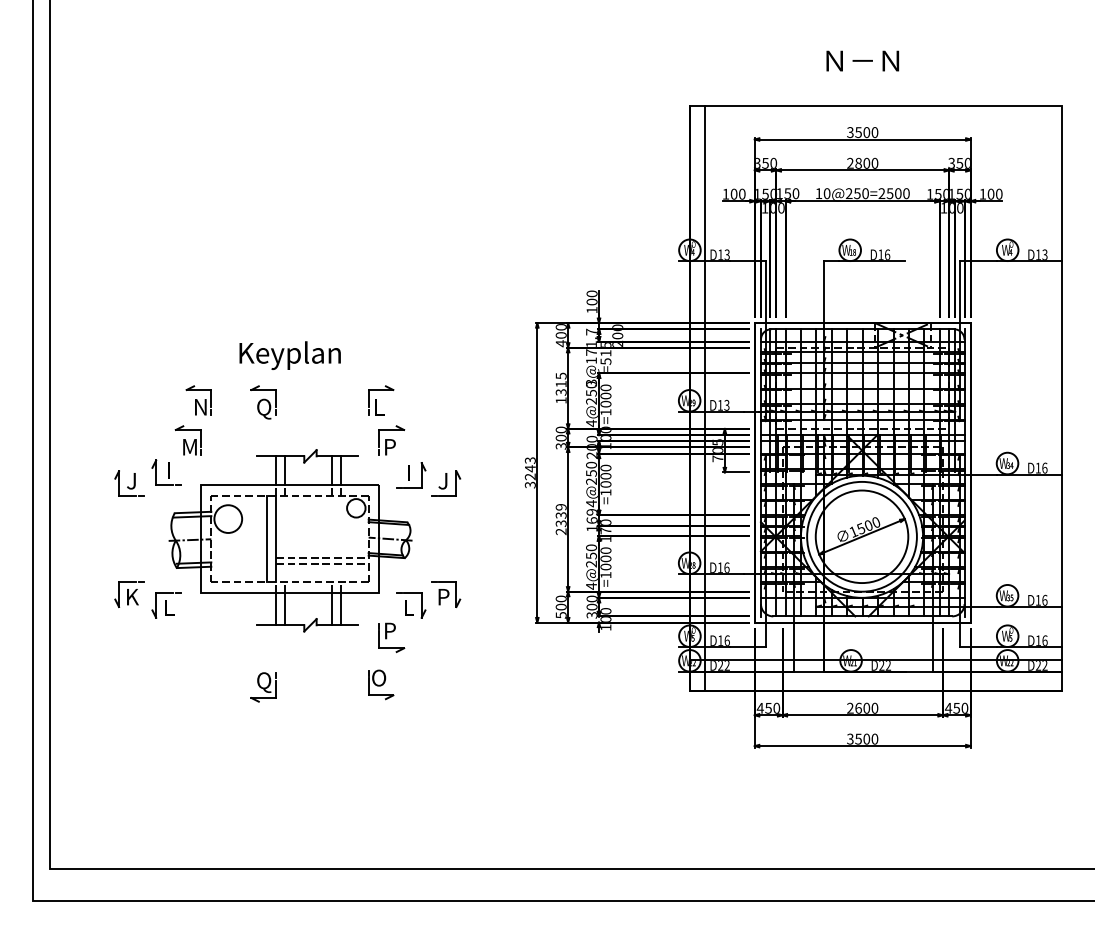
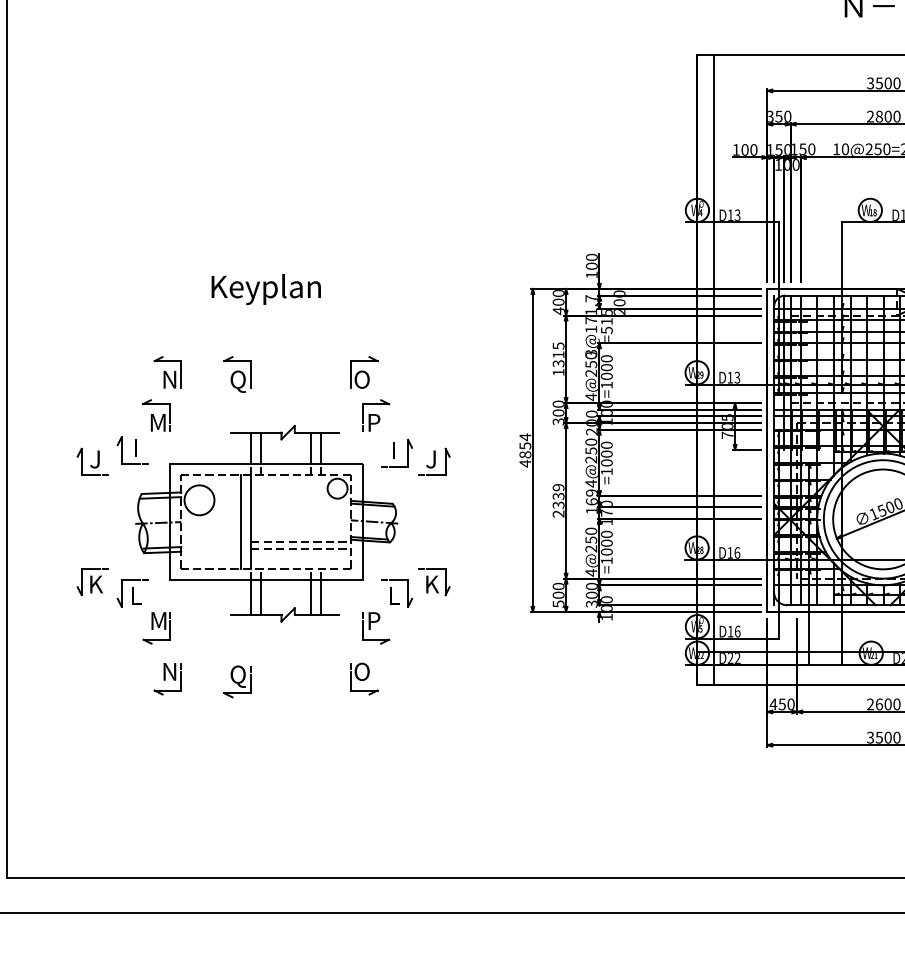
text: (289, 355) -> (265, 289), moved
text: (379, 406) -> (362, 378), L -> O
text: (529, 472) -> (524, 450), 3243 -> 4854
text: (444, 597) -> (432, 584), P -> K
part: (188, 637) -> (156, 628), added
part: (198, 685) -> (167, 679), added

